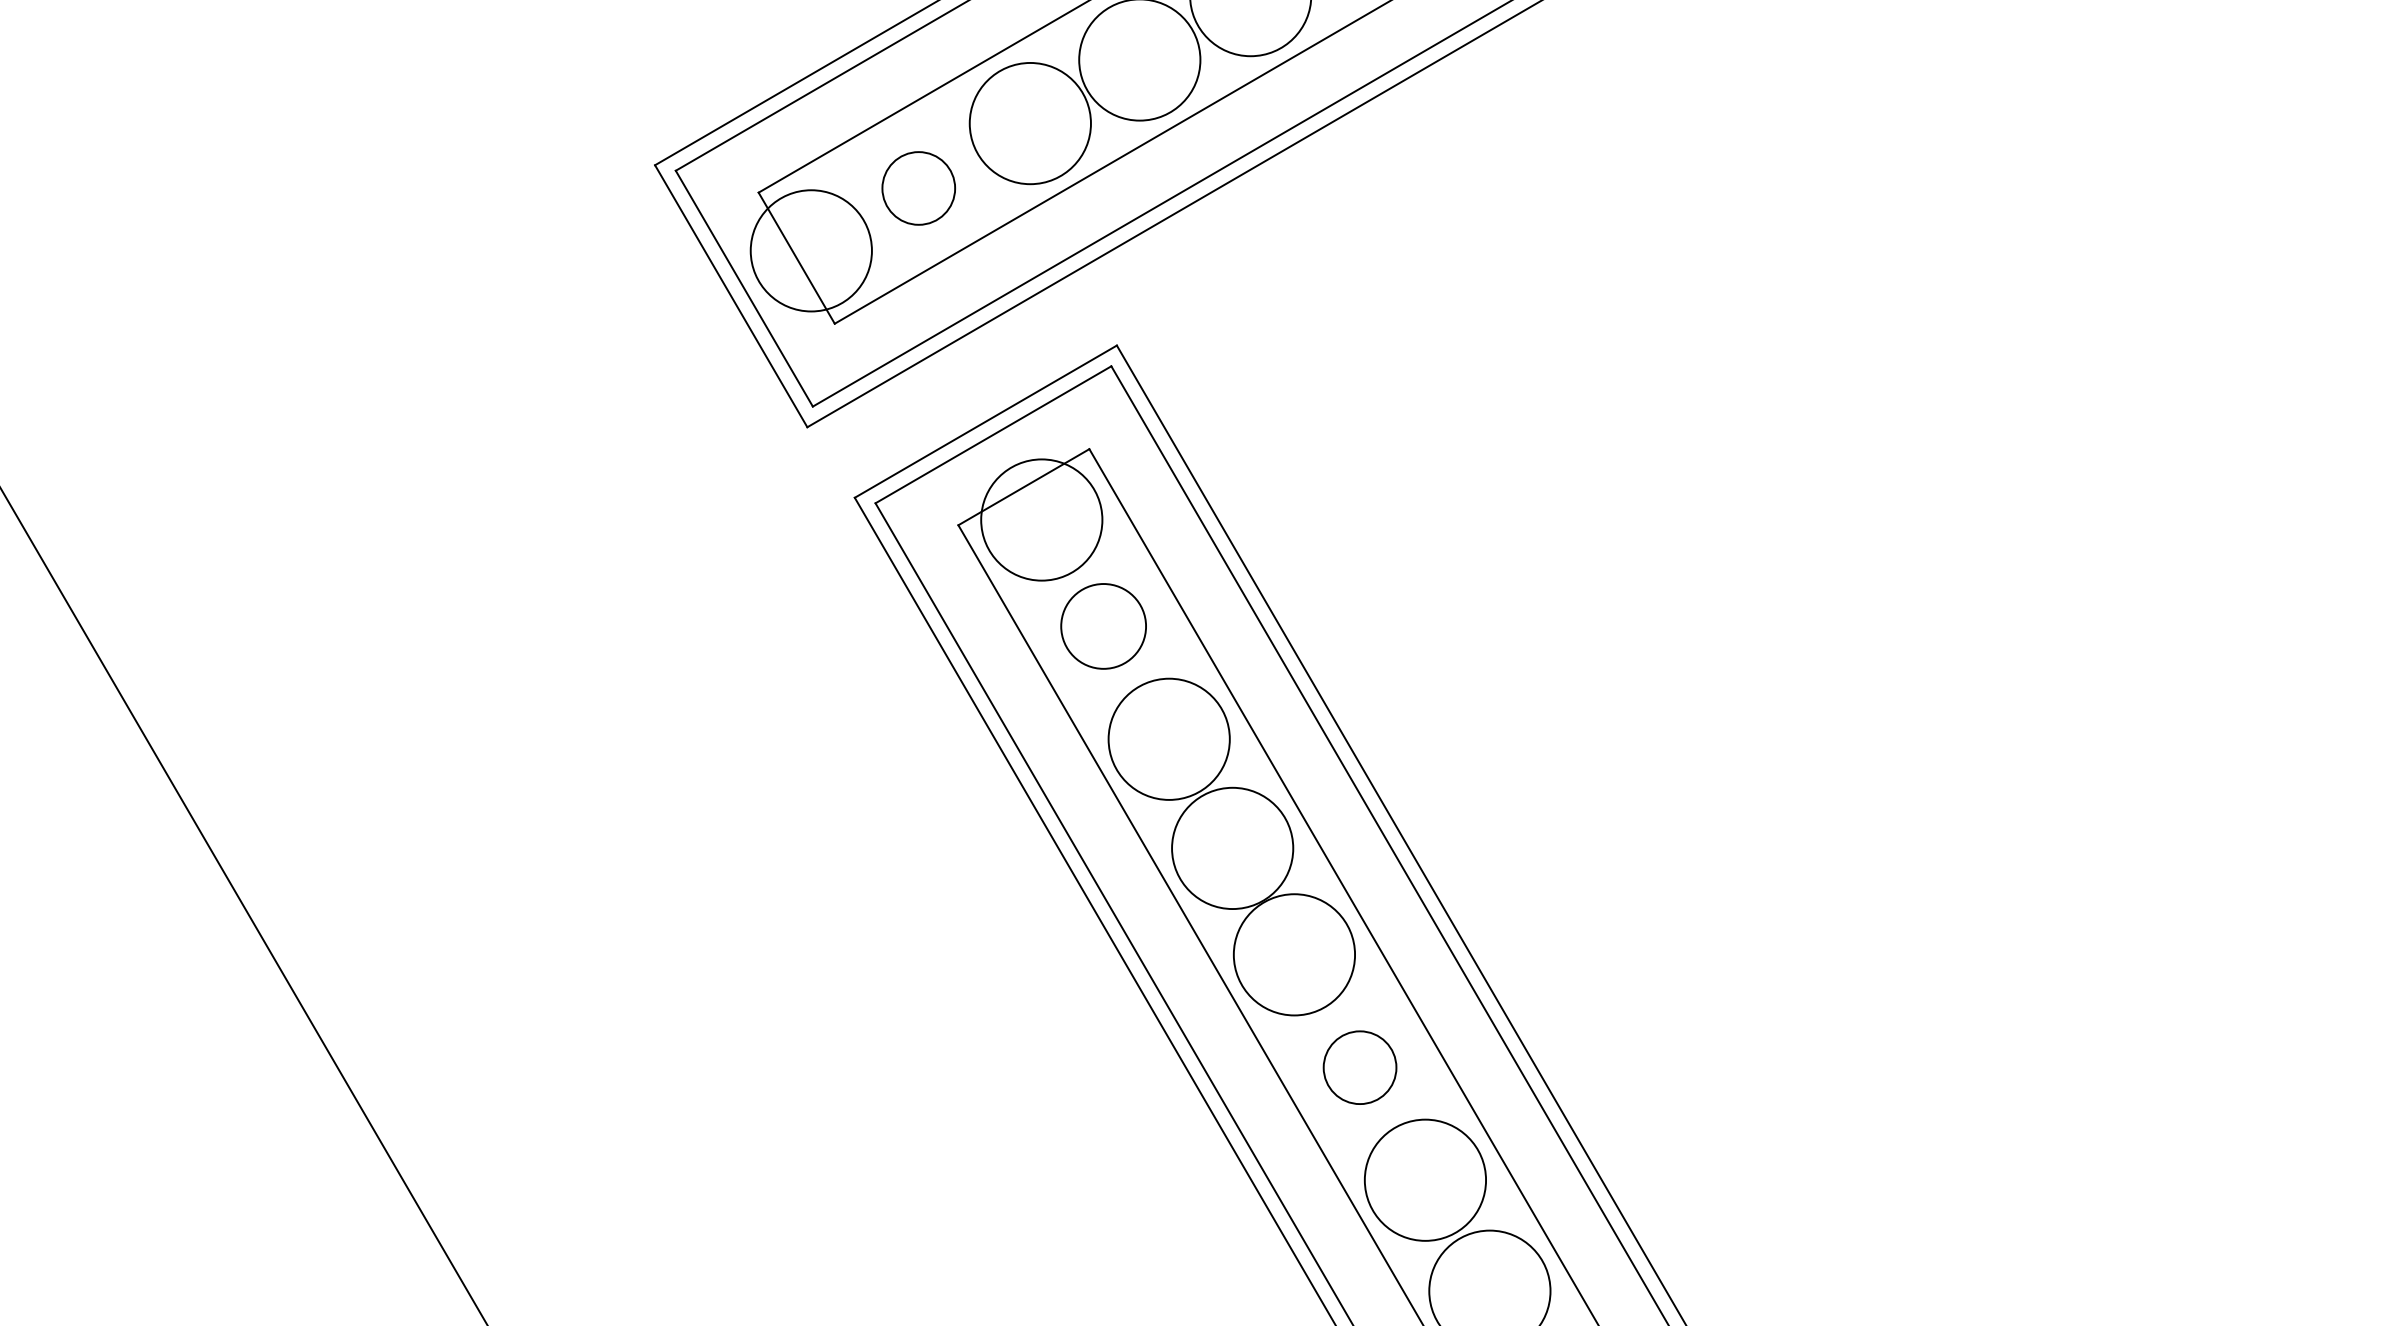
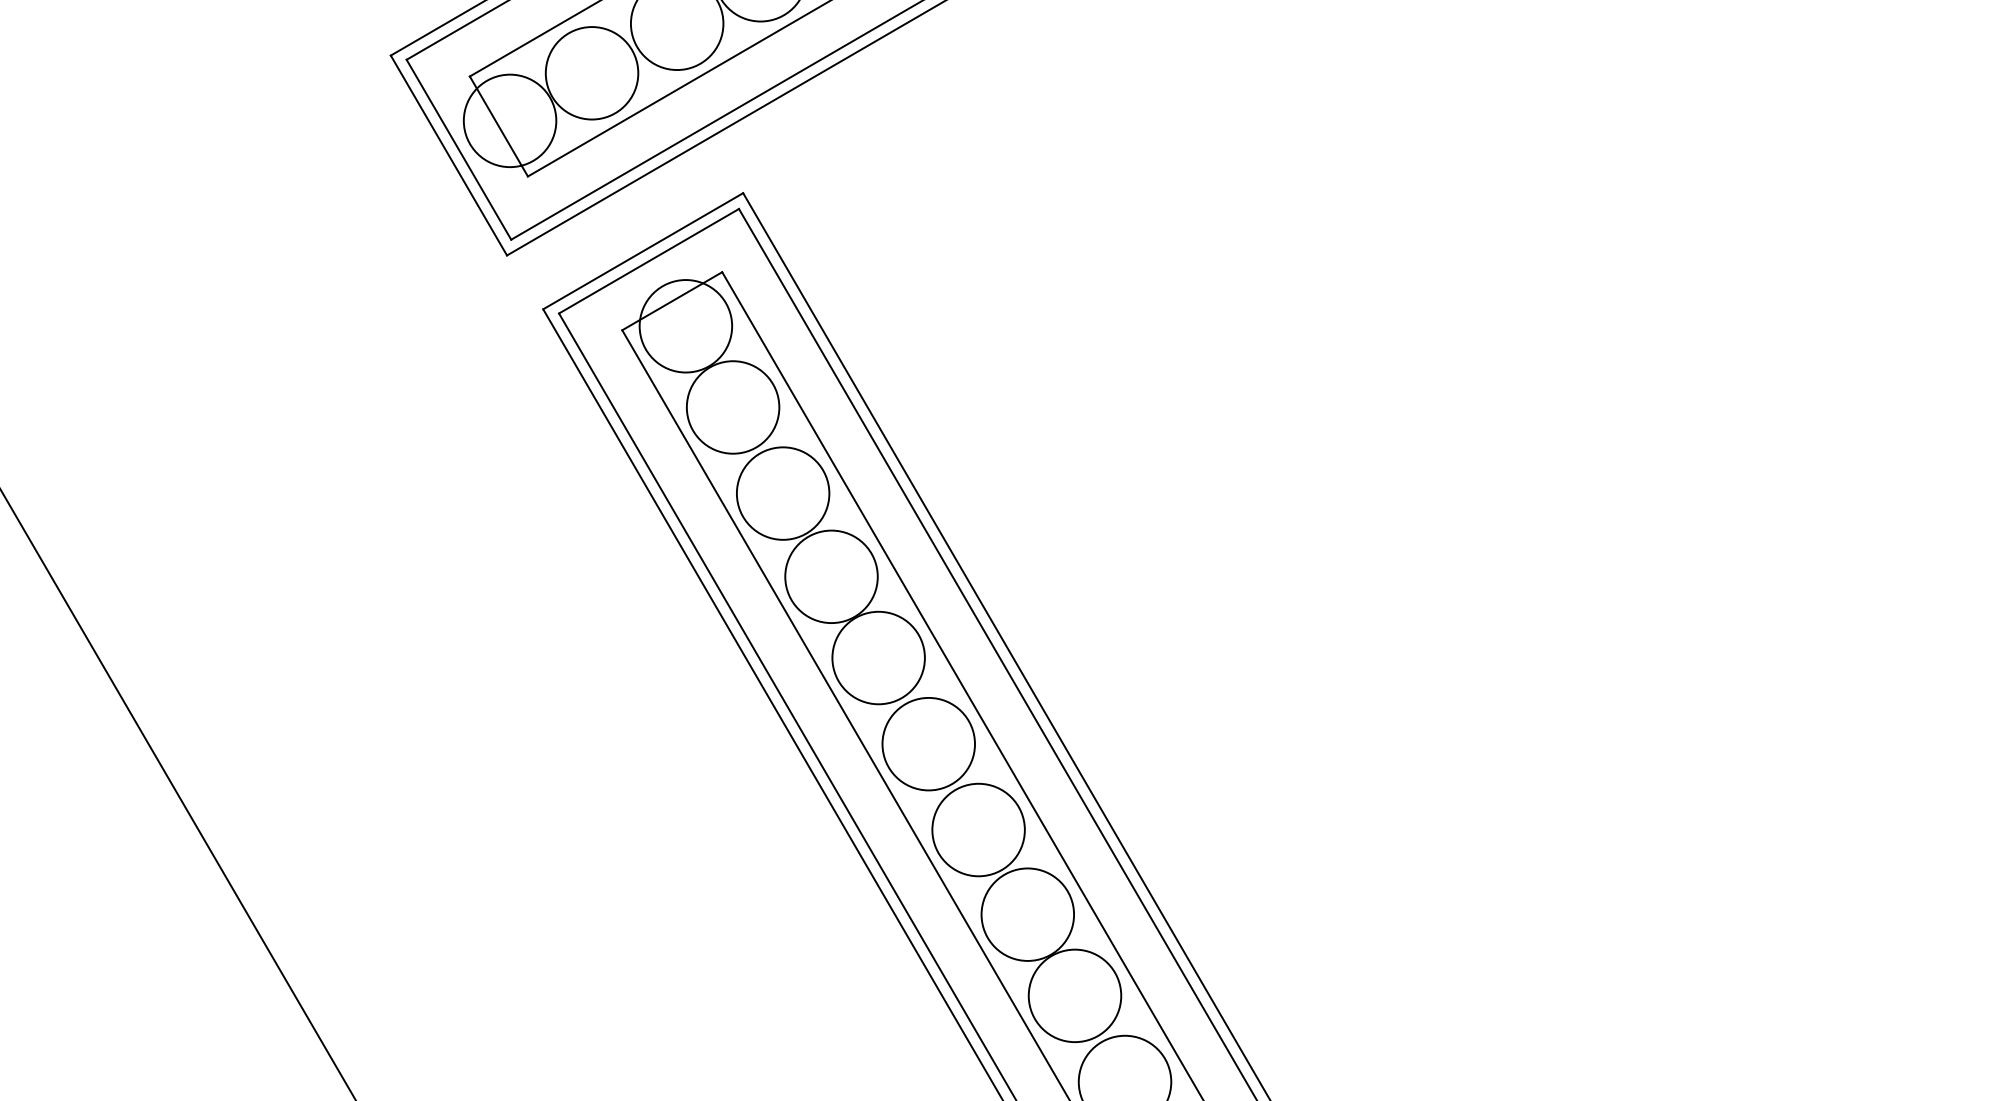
circle: (918, 188) -> (591, 73), size x1.67
circle: (1102, 626) -> (732, 407), size x1.43
circle: (1359, 1066) -> (928, 743), size x1.67

